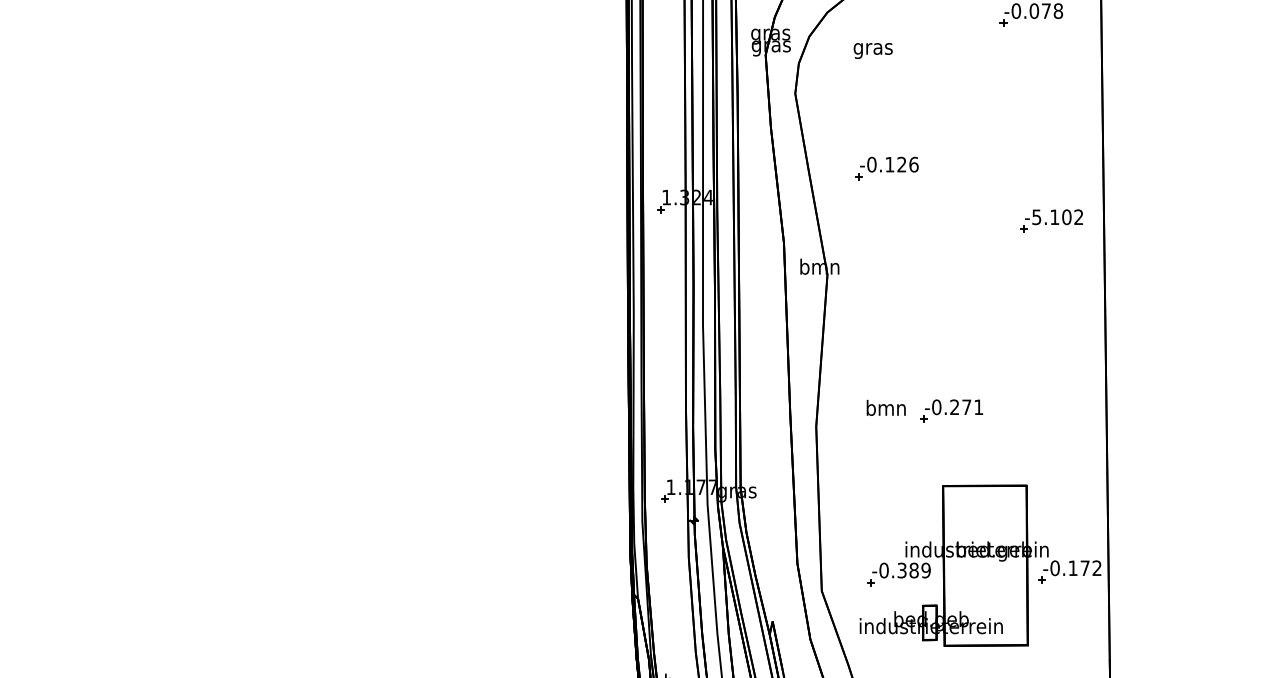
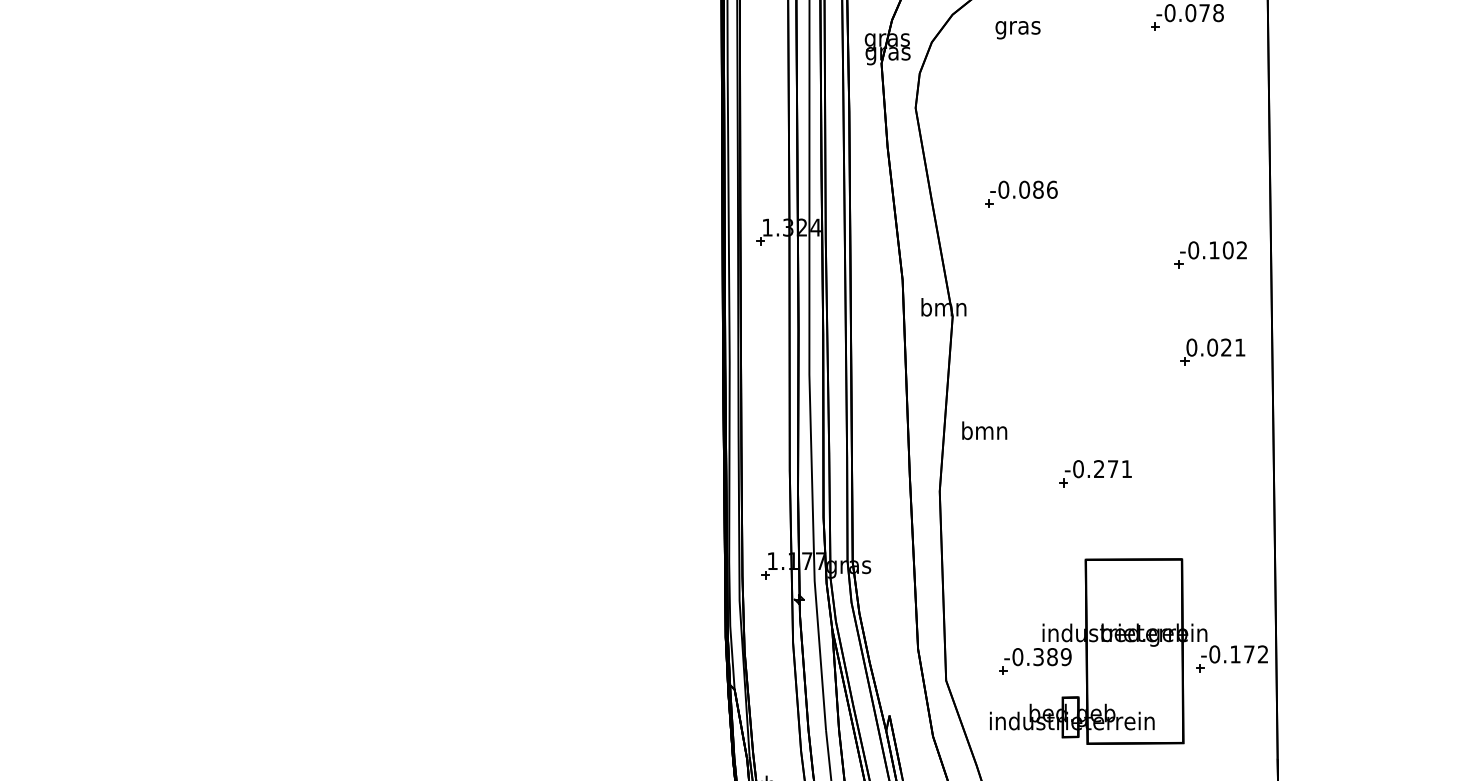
text: (872, 50) -> (1017, 29), moved
text: (895, 164) -> (1031, 189), -0.126 -> -0.086
text: (1036, 217) -> (1193, 250), -5.102 -> -0.102
part: (1053, 305) -> (1212, 351), added
text: (885, 407) -> (983, 430), moved

